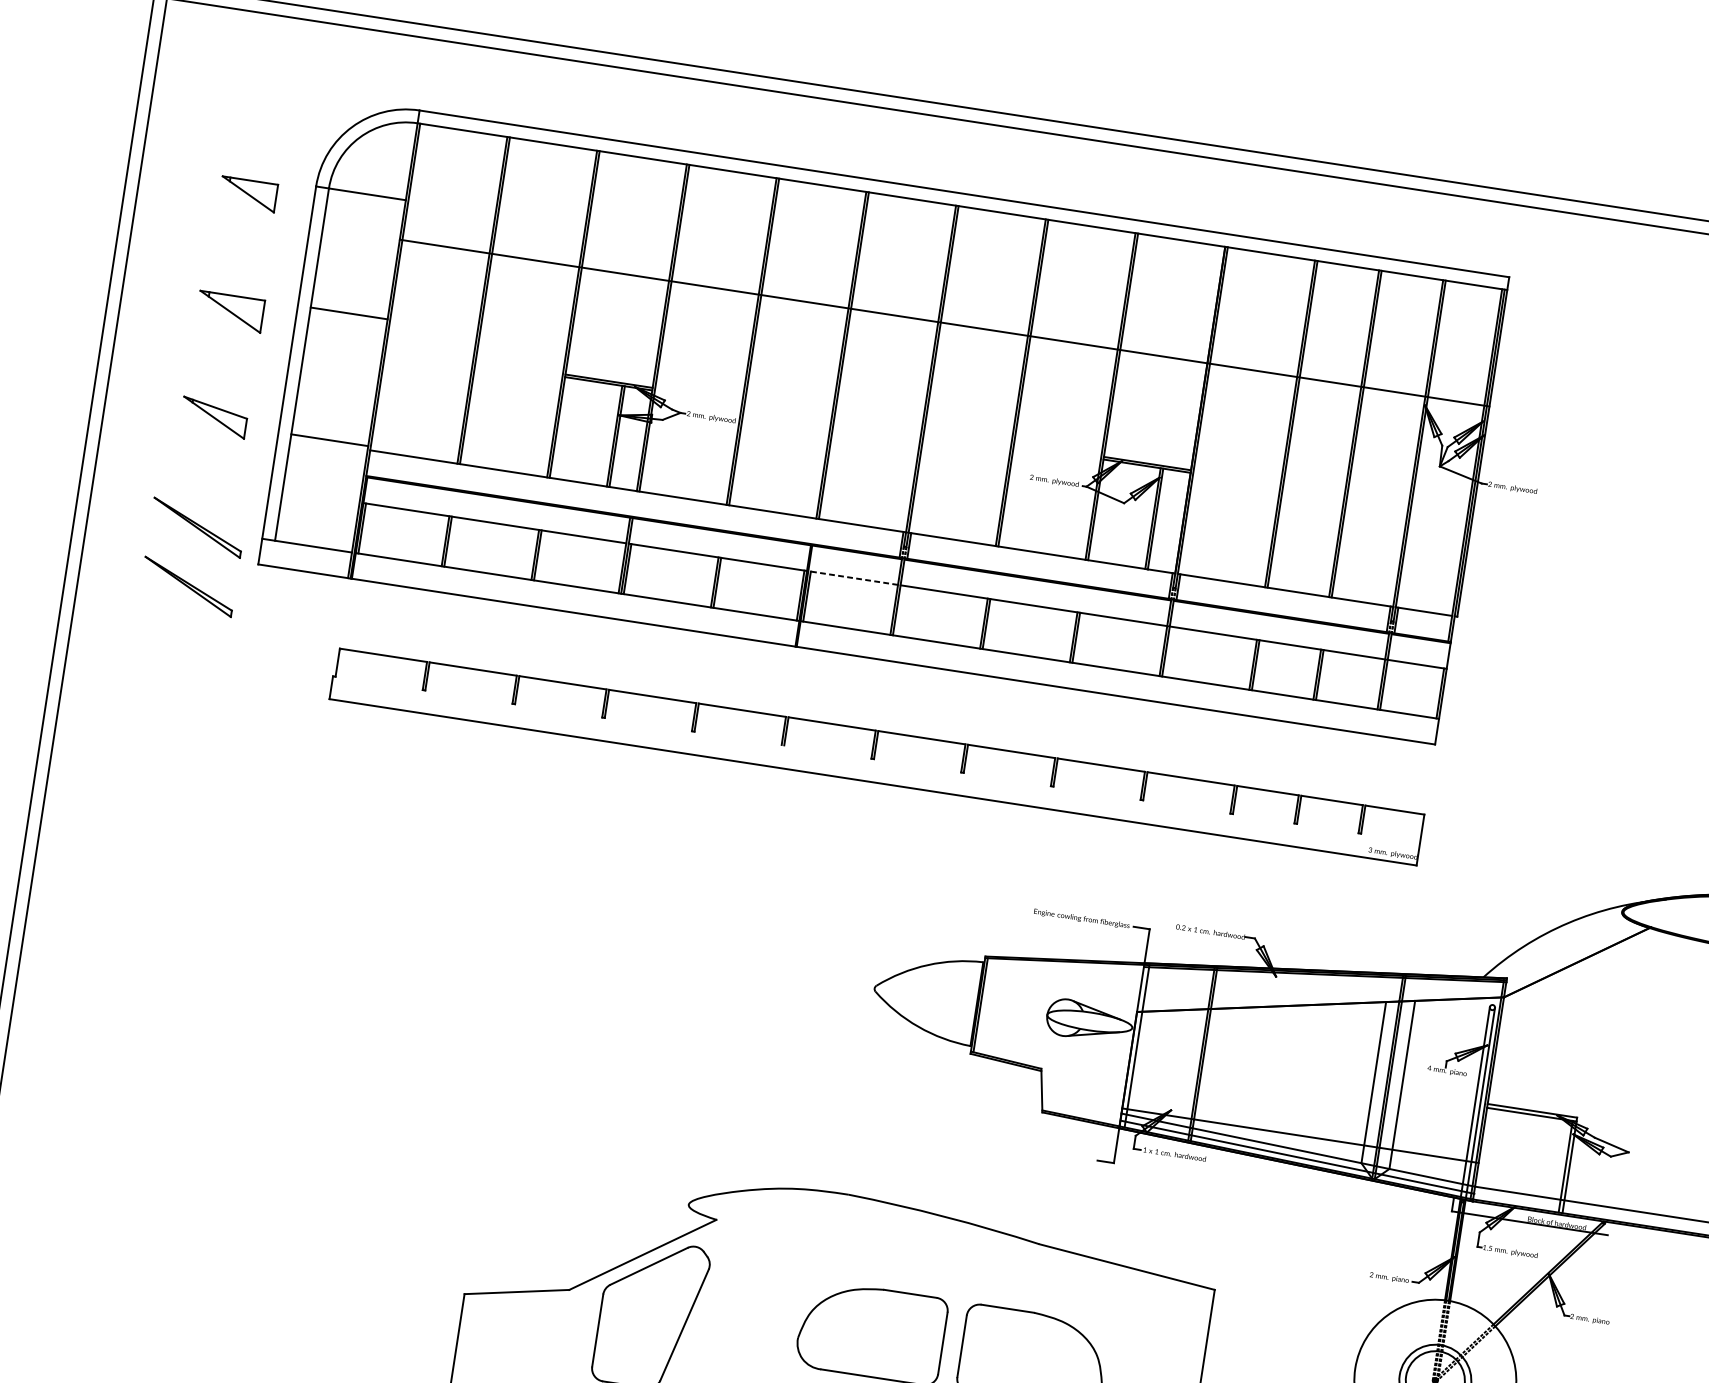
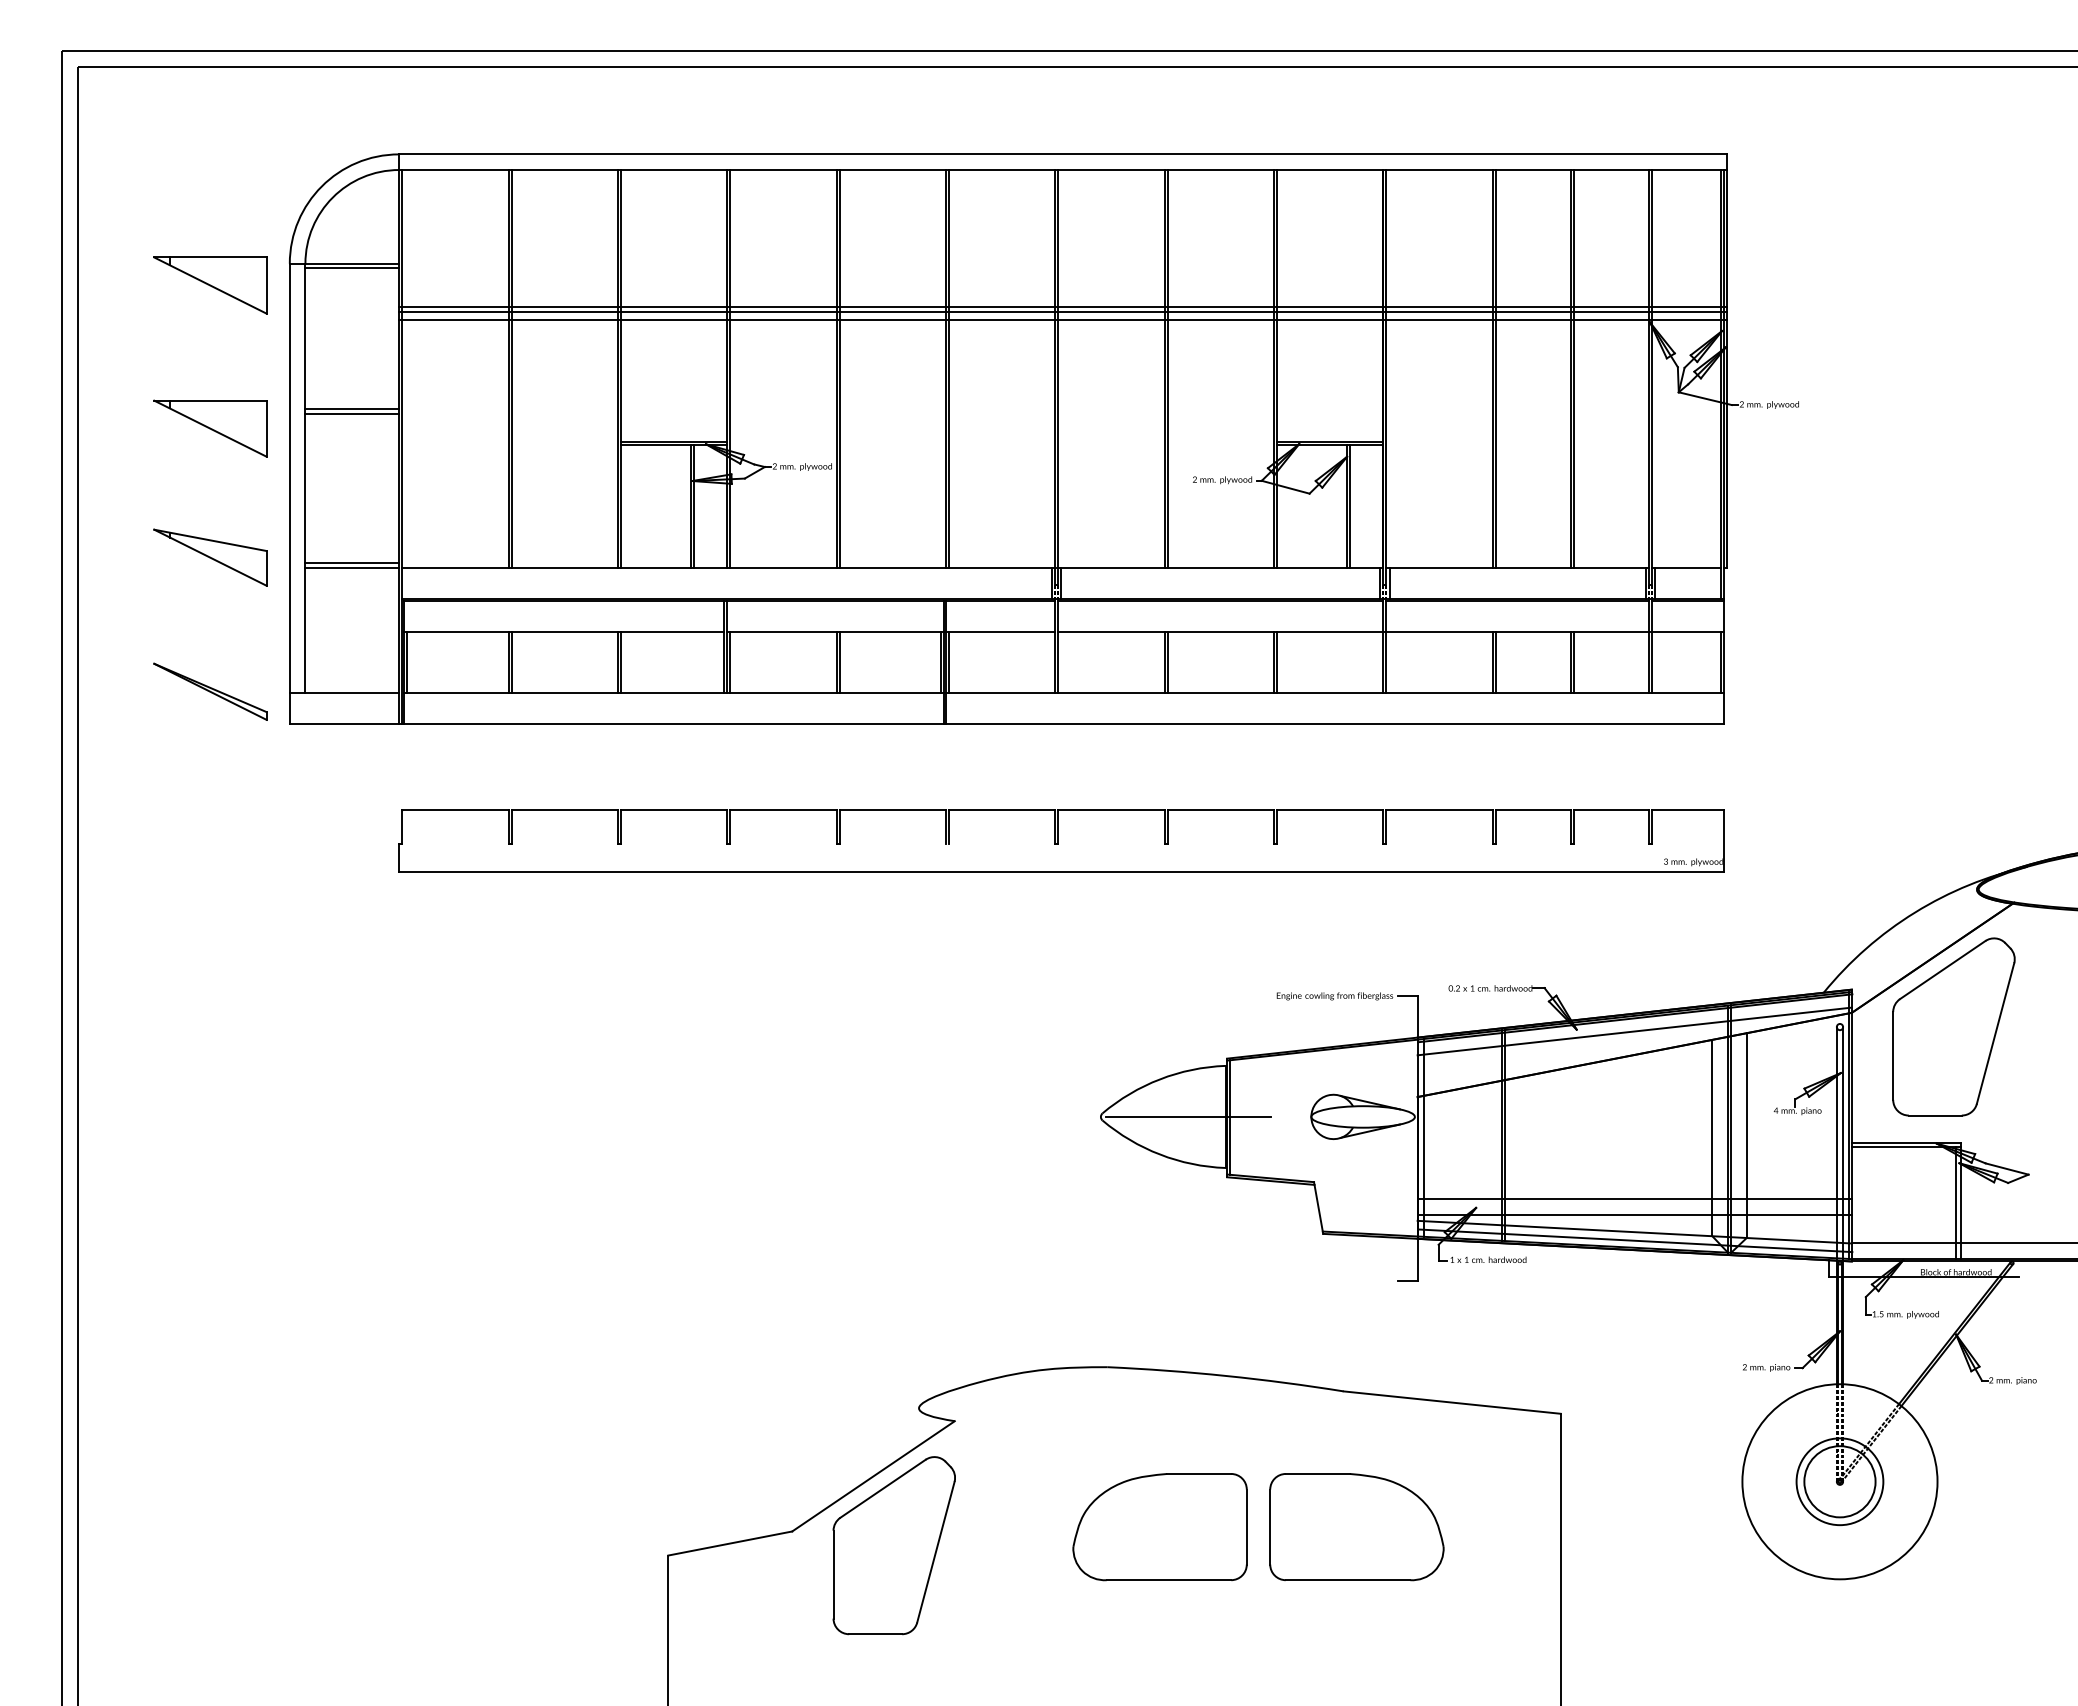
part: (248, 194) -> (210, 285), size x1.67
line: (367, 198) -> (352, 268), added
part: (230, 311) -> (210, 428), size x1.43
line: (348, 317) -> (352, 413), added
line: (944, 319) -> (1062, 307), added
line: (943, 329) -> (1062, 319), added
part: (214, 417) -> (210, 557), size x1.43
line: (329, 444) -> (352, 568), added
line: (853, 578) -> (1000, 632), dashed -> solid
part: (188, 586) -> (210, 763), removed
line: (1323, 985) -> (1634, 1031), added
line: (946, 999) -> (1188, 1116), added
part: (1585, 1021) -> (1953, 1026), added
line: (1302, 1122) -> (1634, 1198), added

